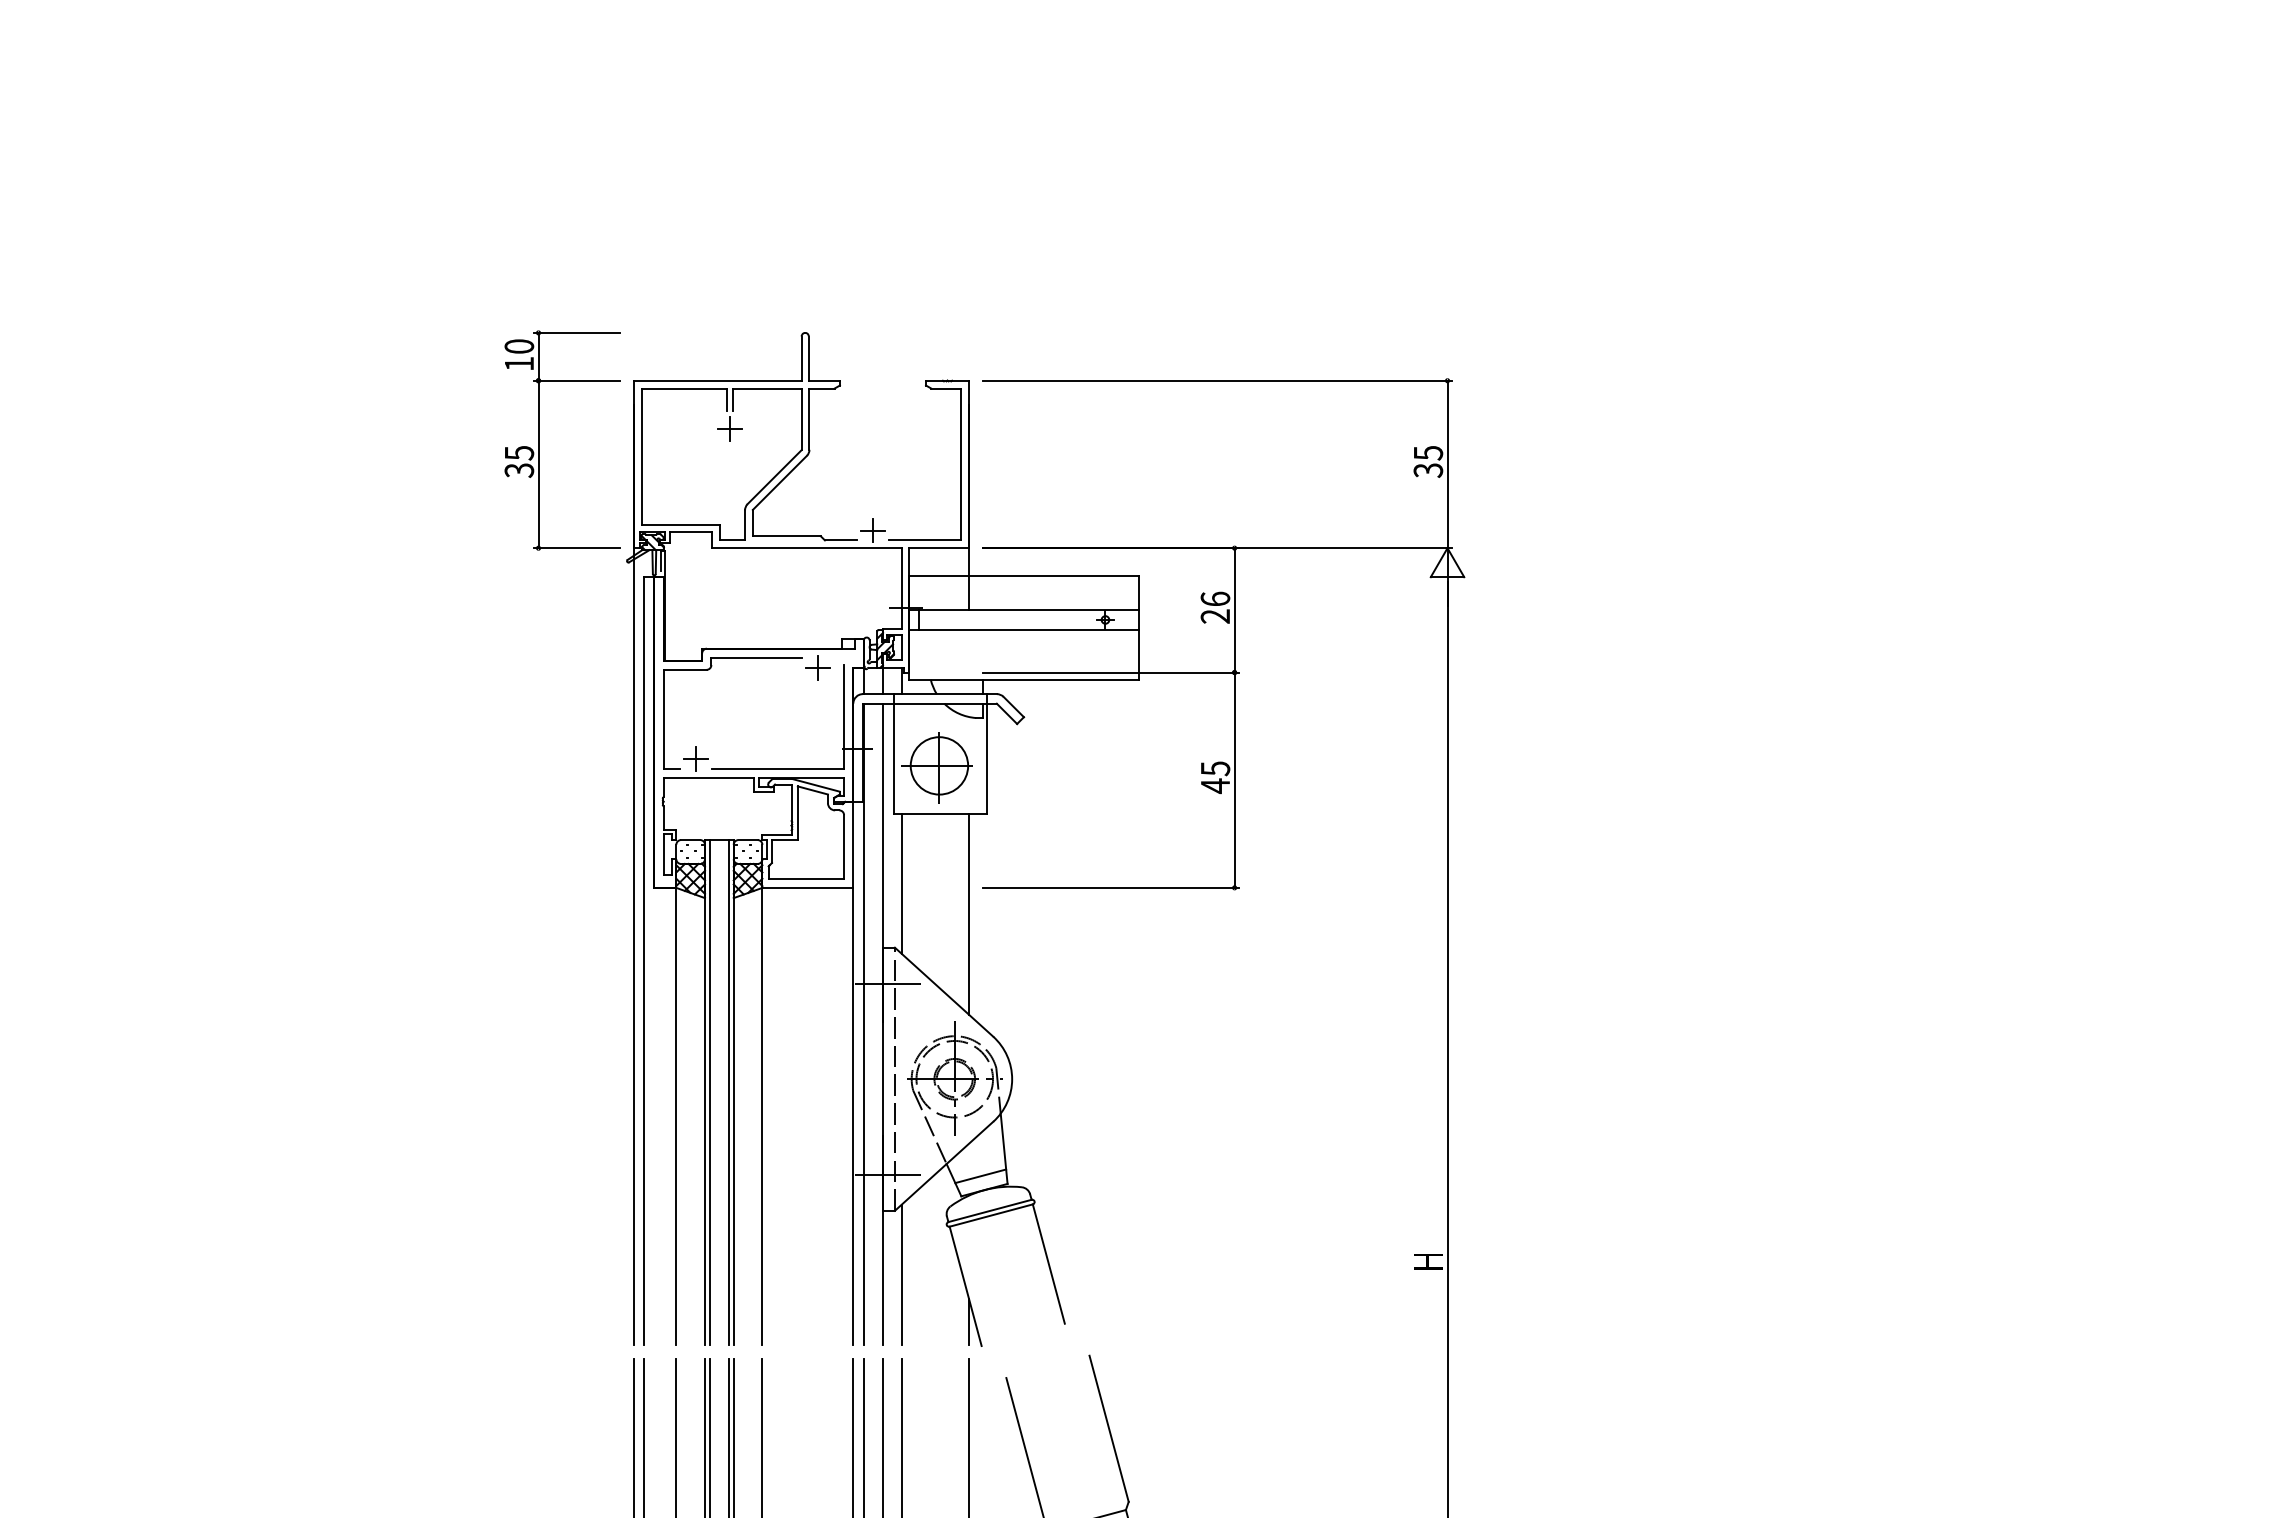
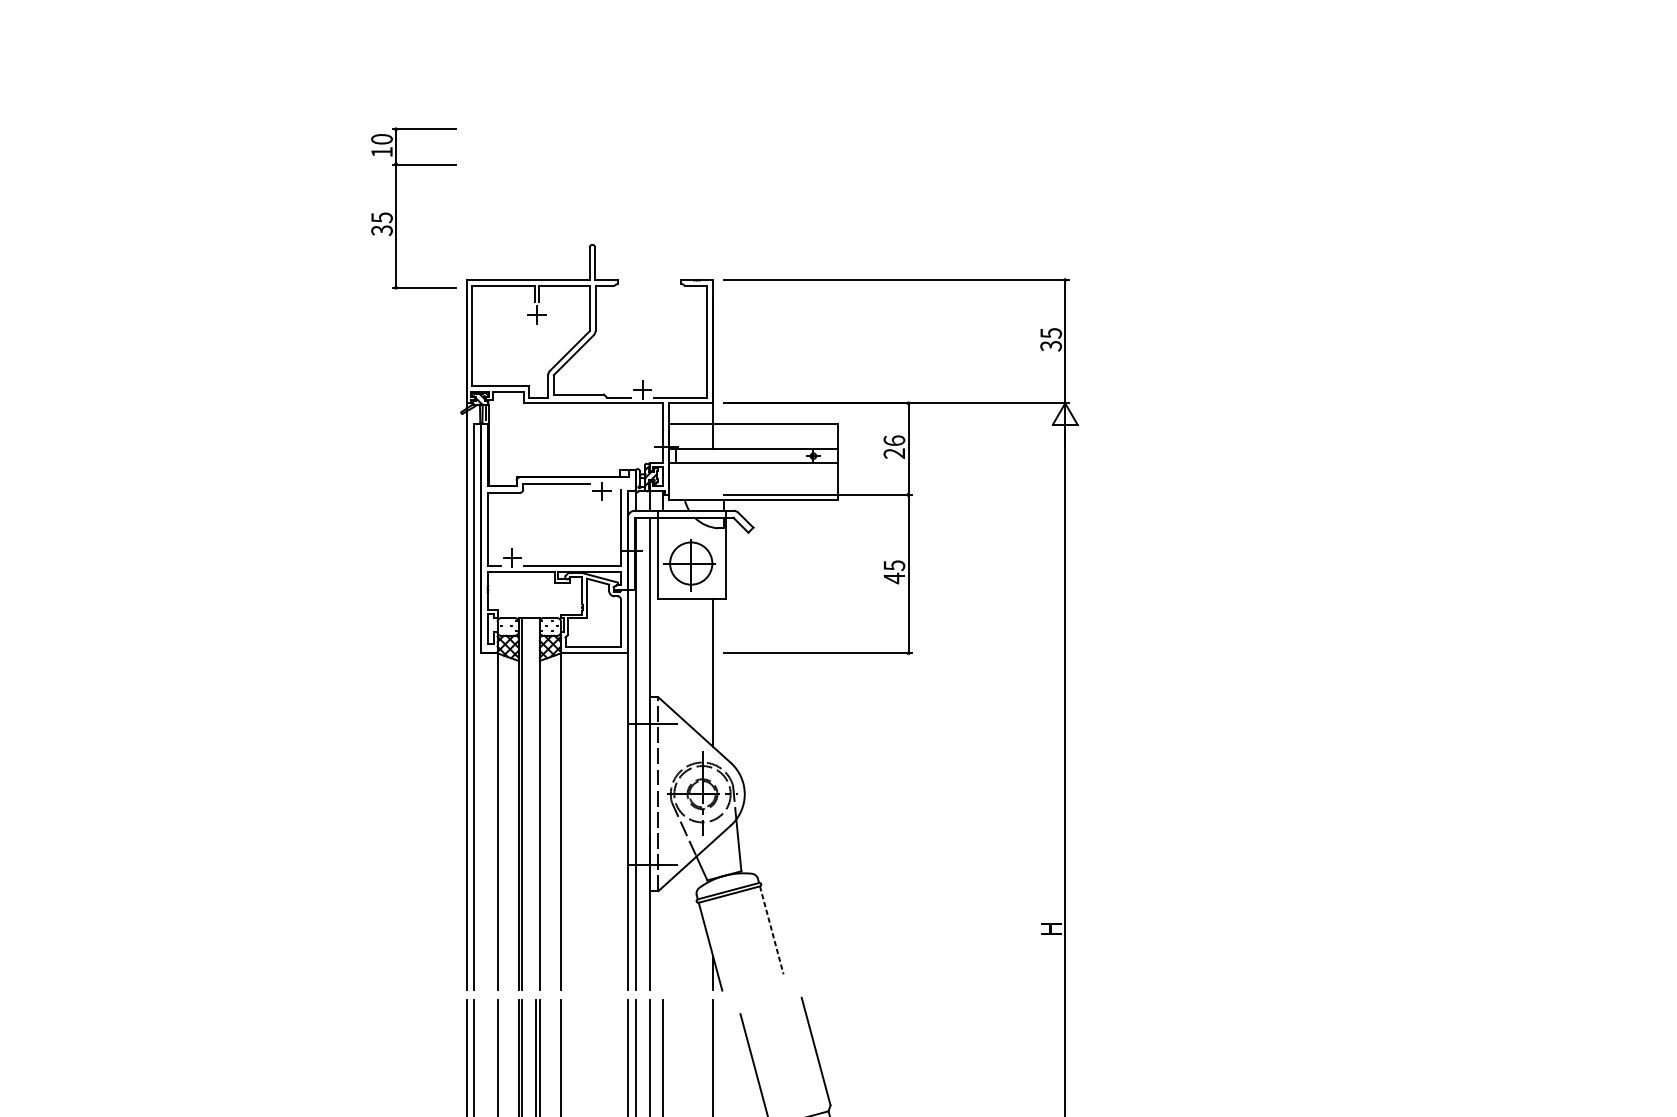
part: (539, 440) -> (396, 208), moved
line: (901, 883) -> (663, 650), removed
line: (728, 1092) -> (535, 803), removed
line: (980, 1176) -> (721, 865), removed
line: (1048, 1264) -> (771, 930), solid -> dashed
line: (901, 1274) -> (663, 937), removed

